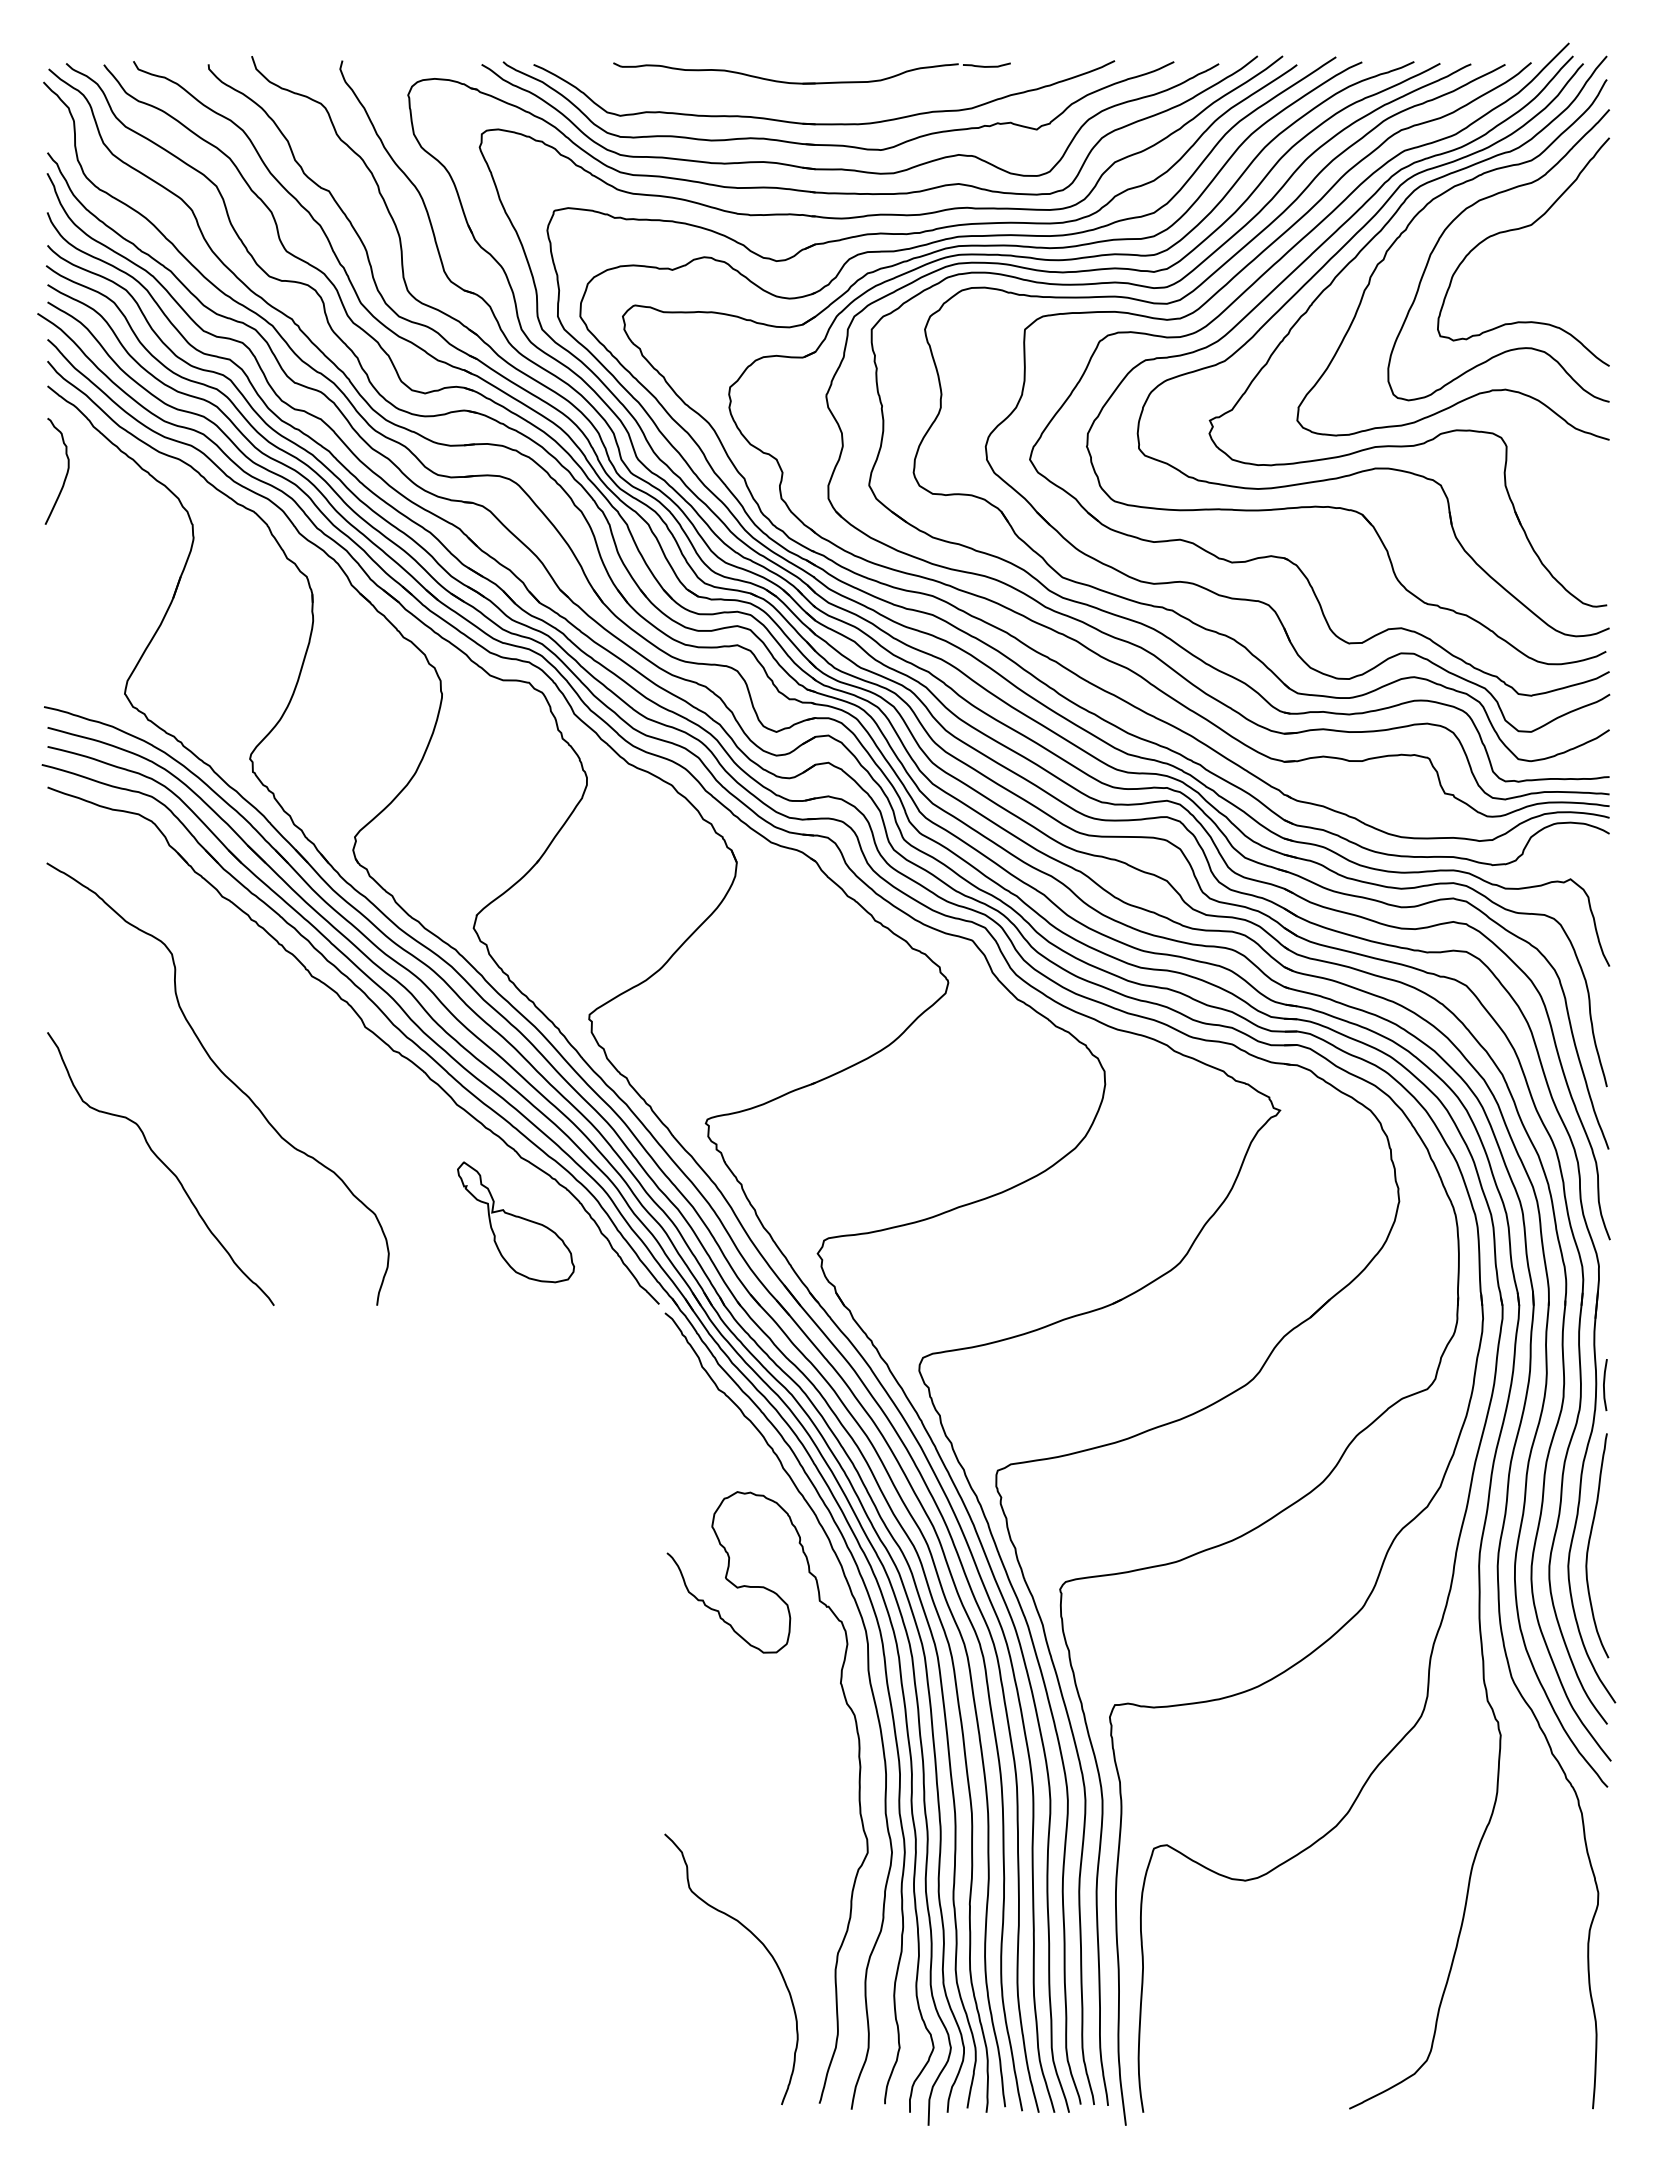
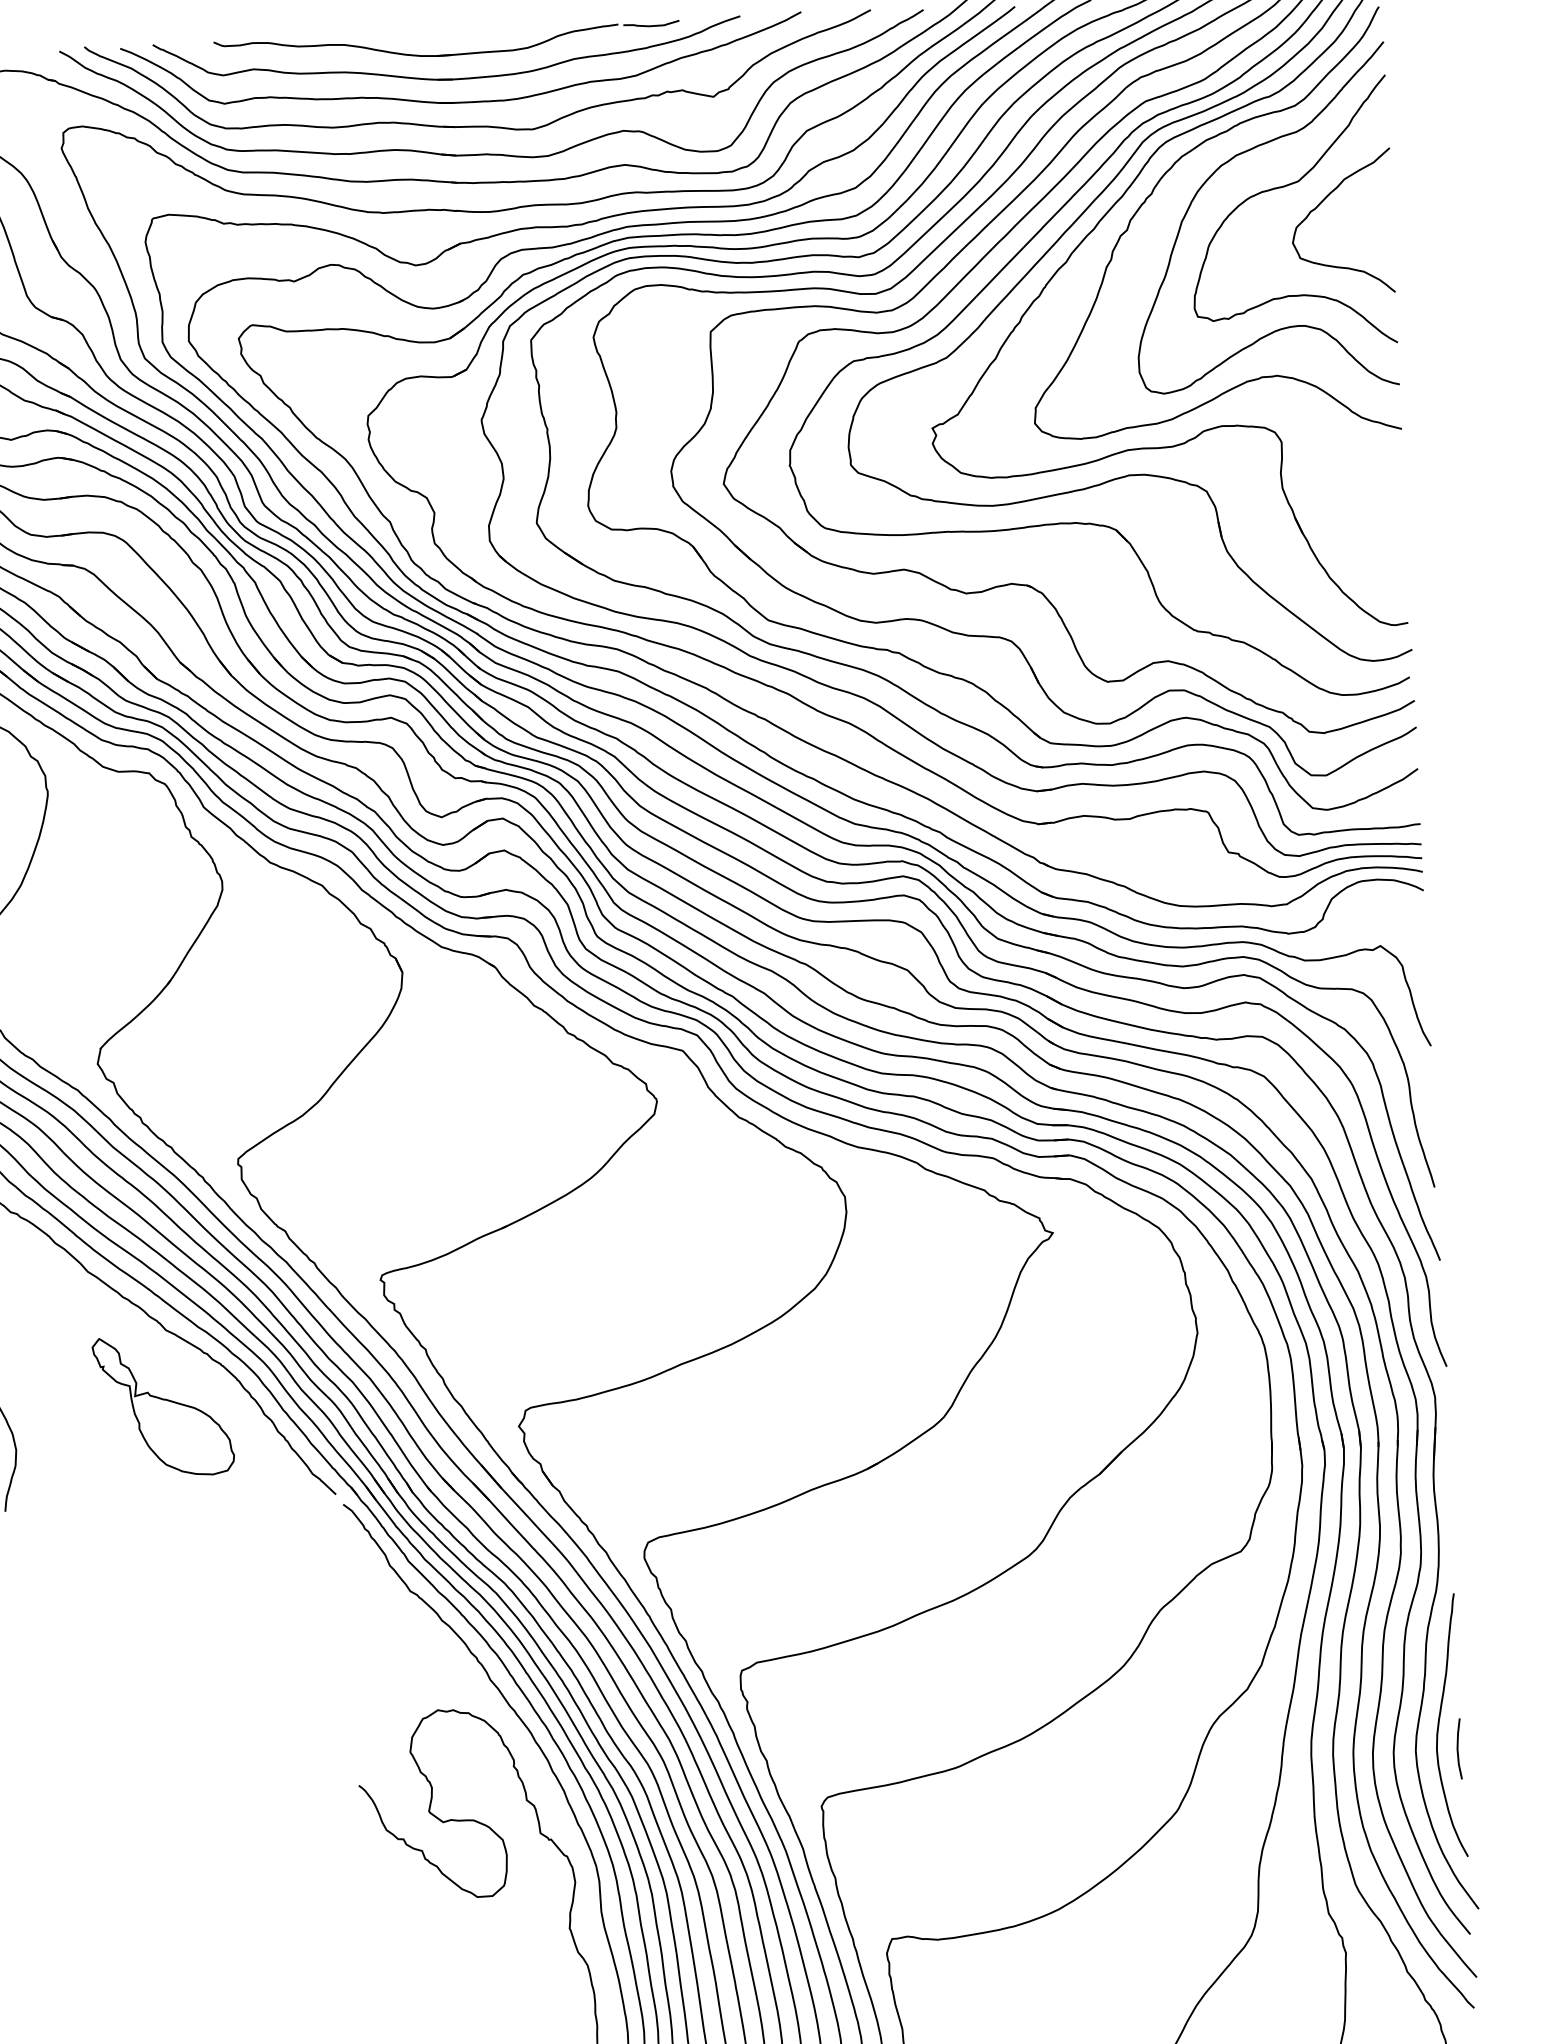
part: (811, 103) -> (448, 78), added
curve: (1550, 244) -> (1321, 203), added
line: (1604, 1385) -> (1458, 1749), moved

